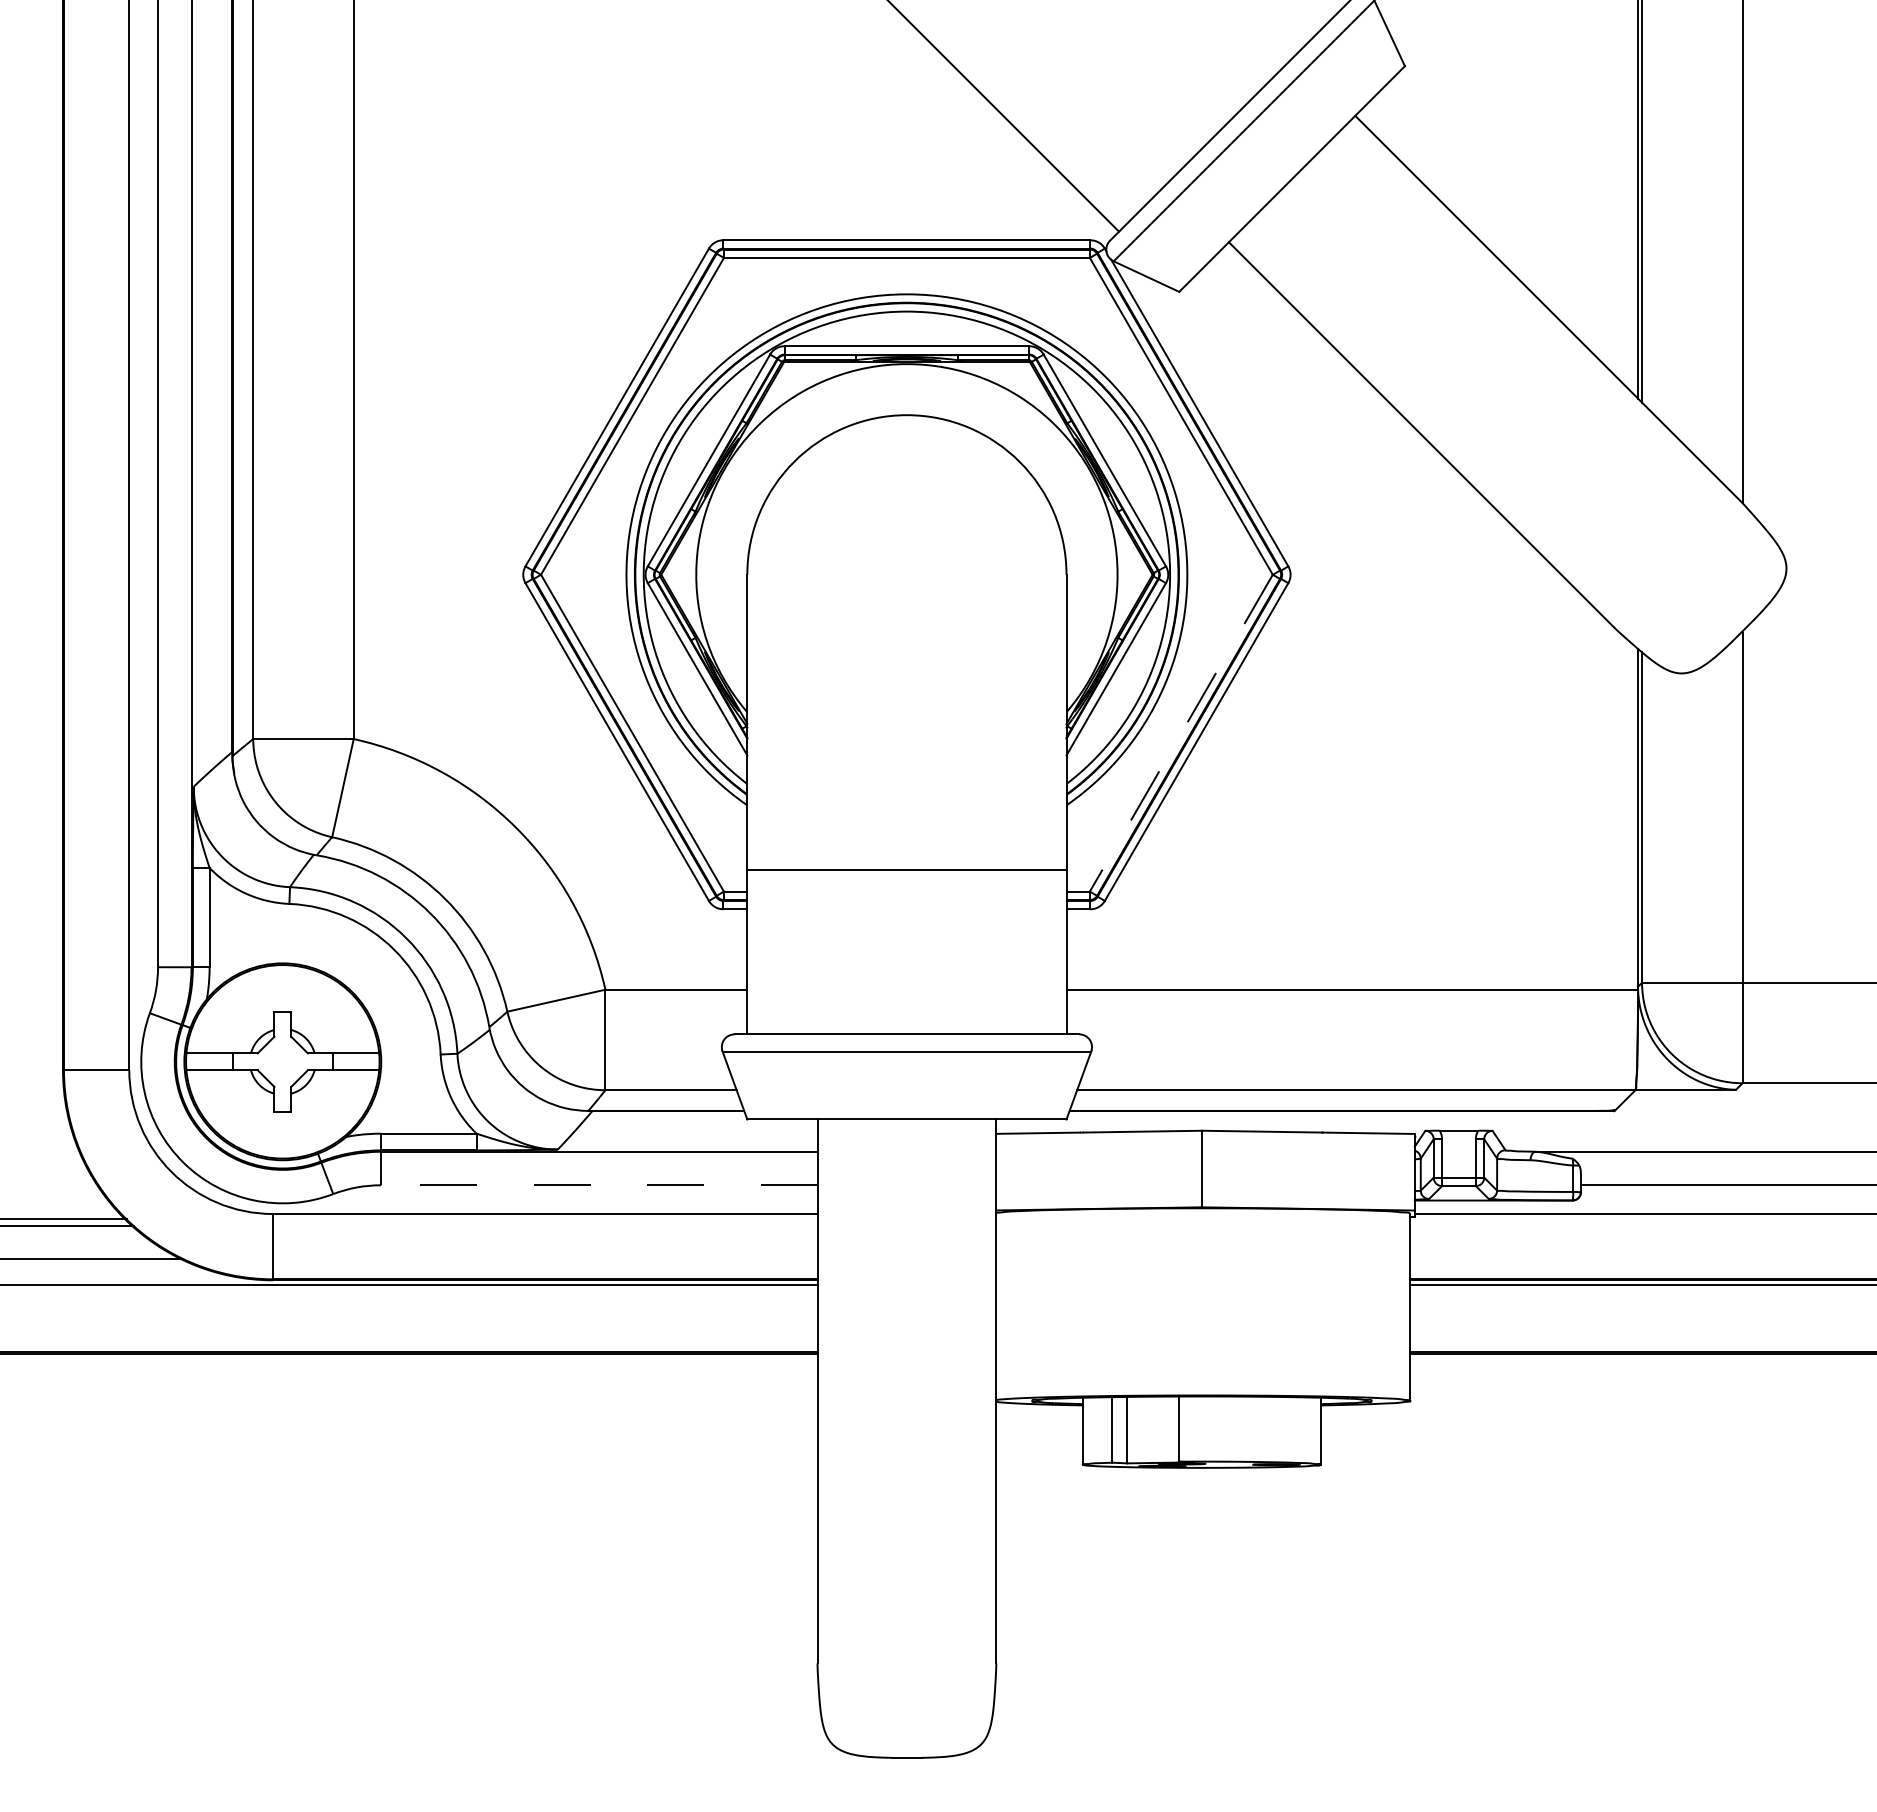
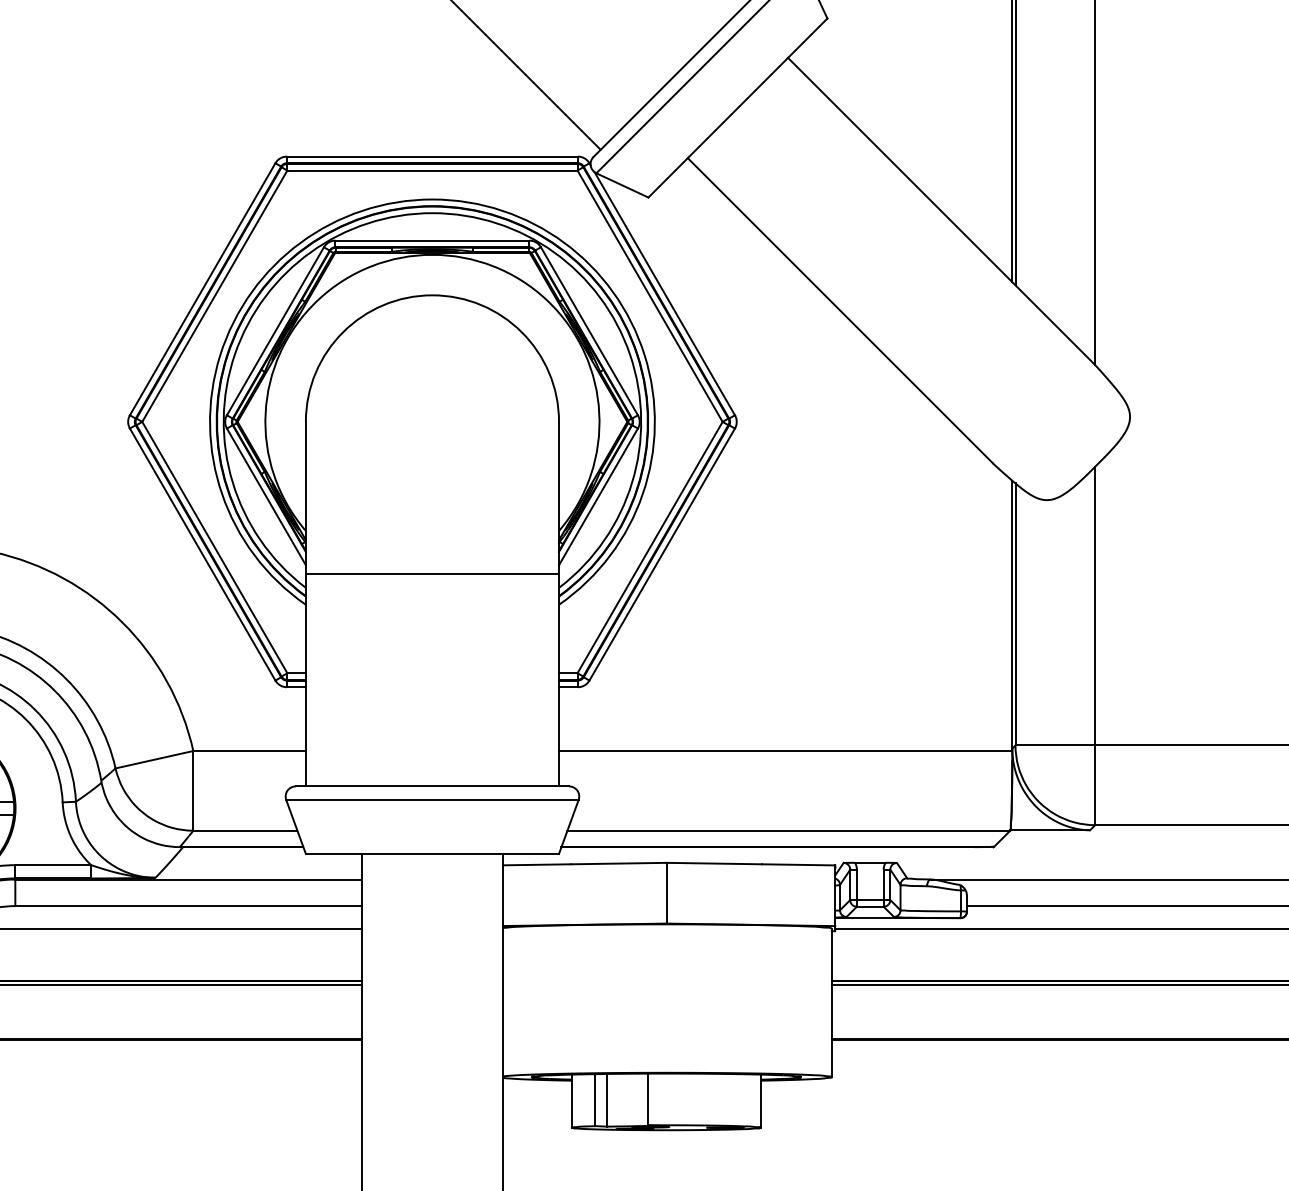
line: (1181, 733) -> (650, 547), dashed -> solid
line: (906, 870) -> (432, 573), moved
line: (598, 1185) -> (187, 906), dashed -> solid

